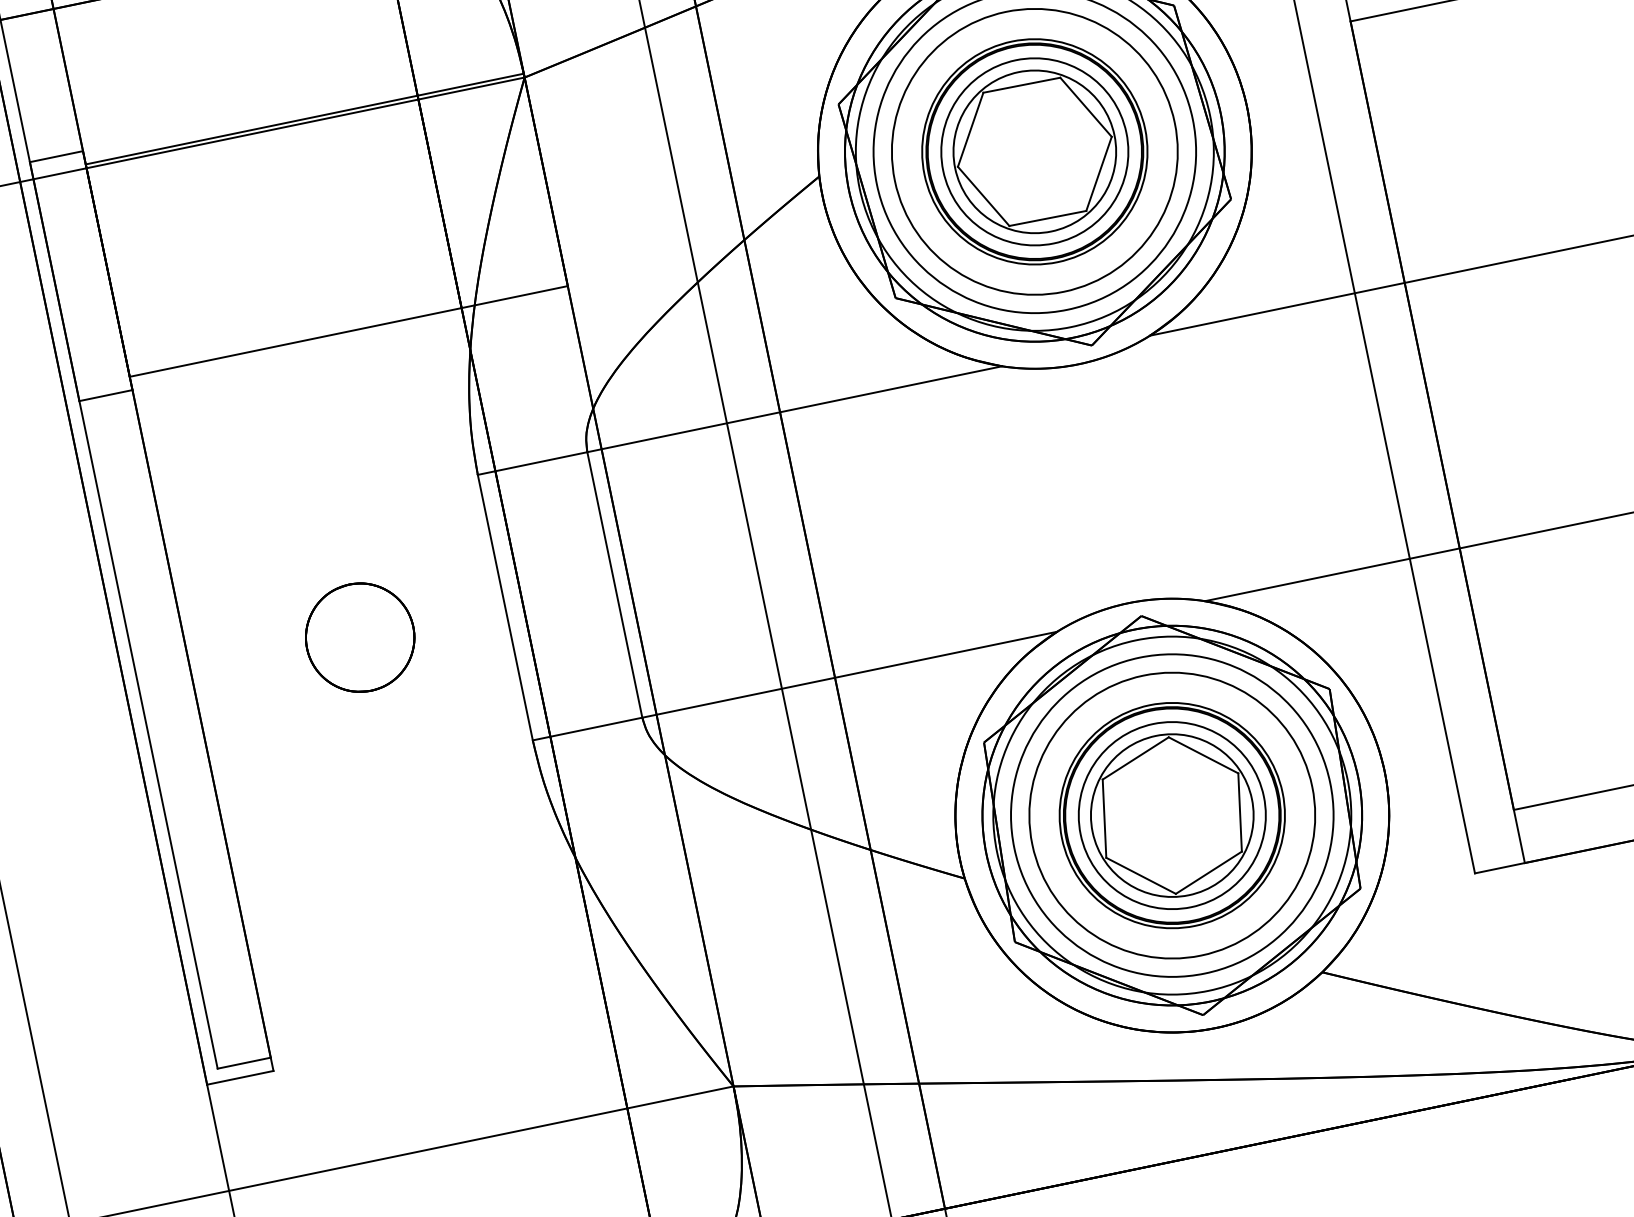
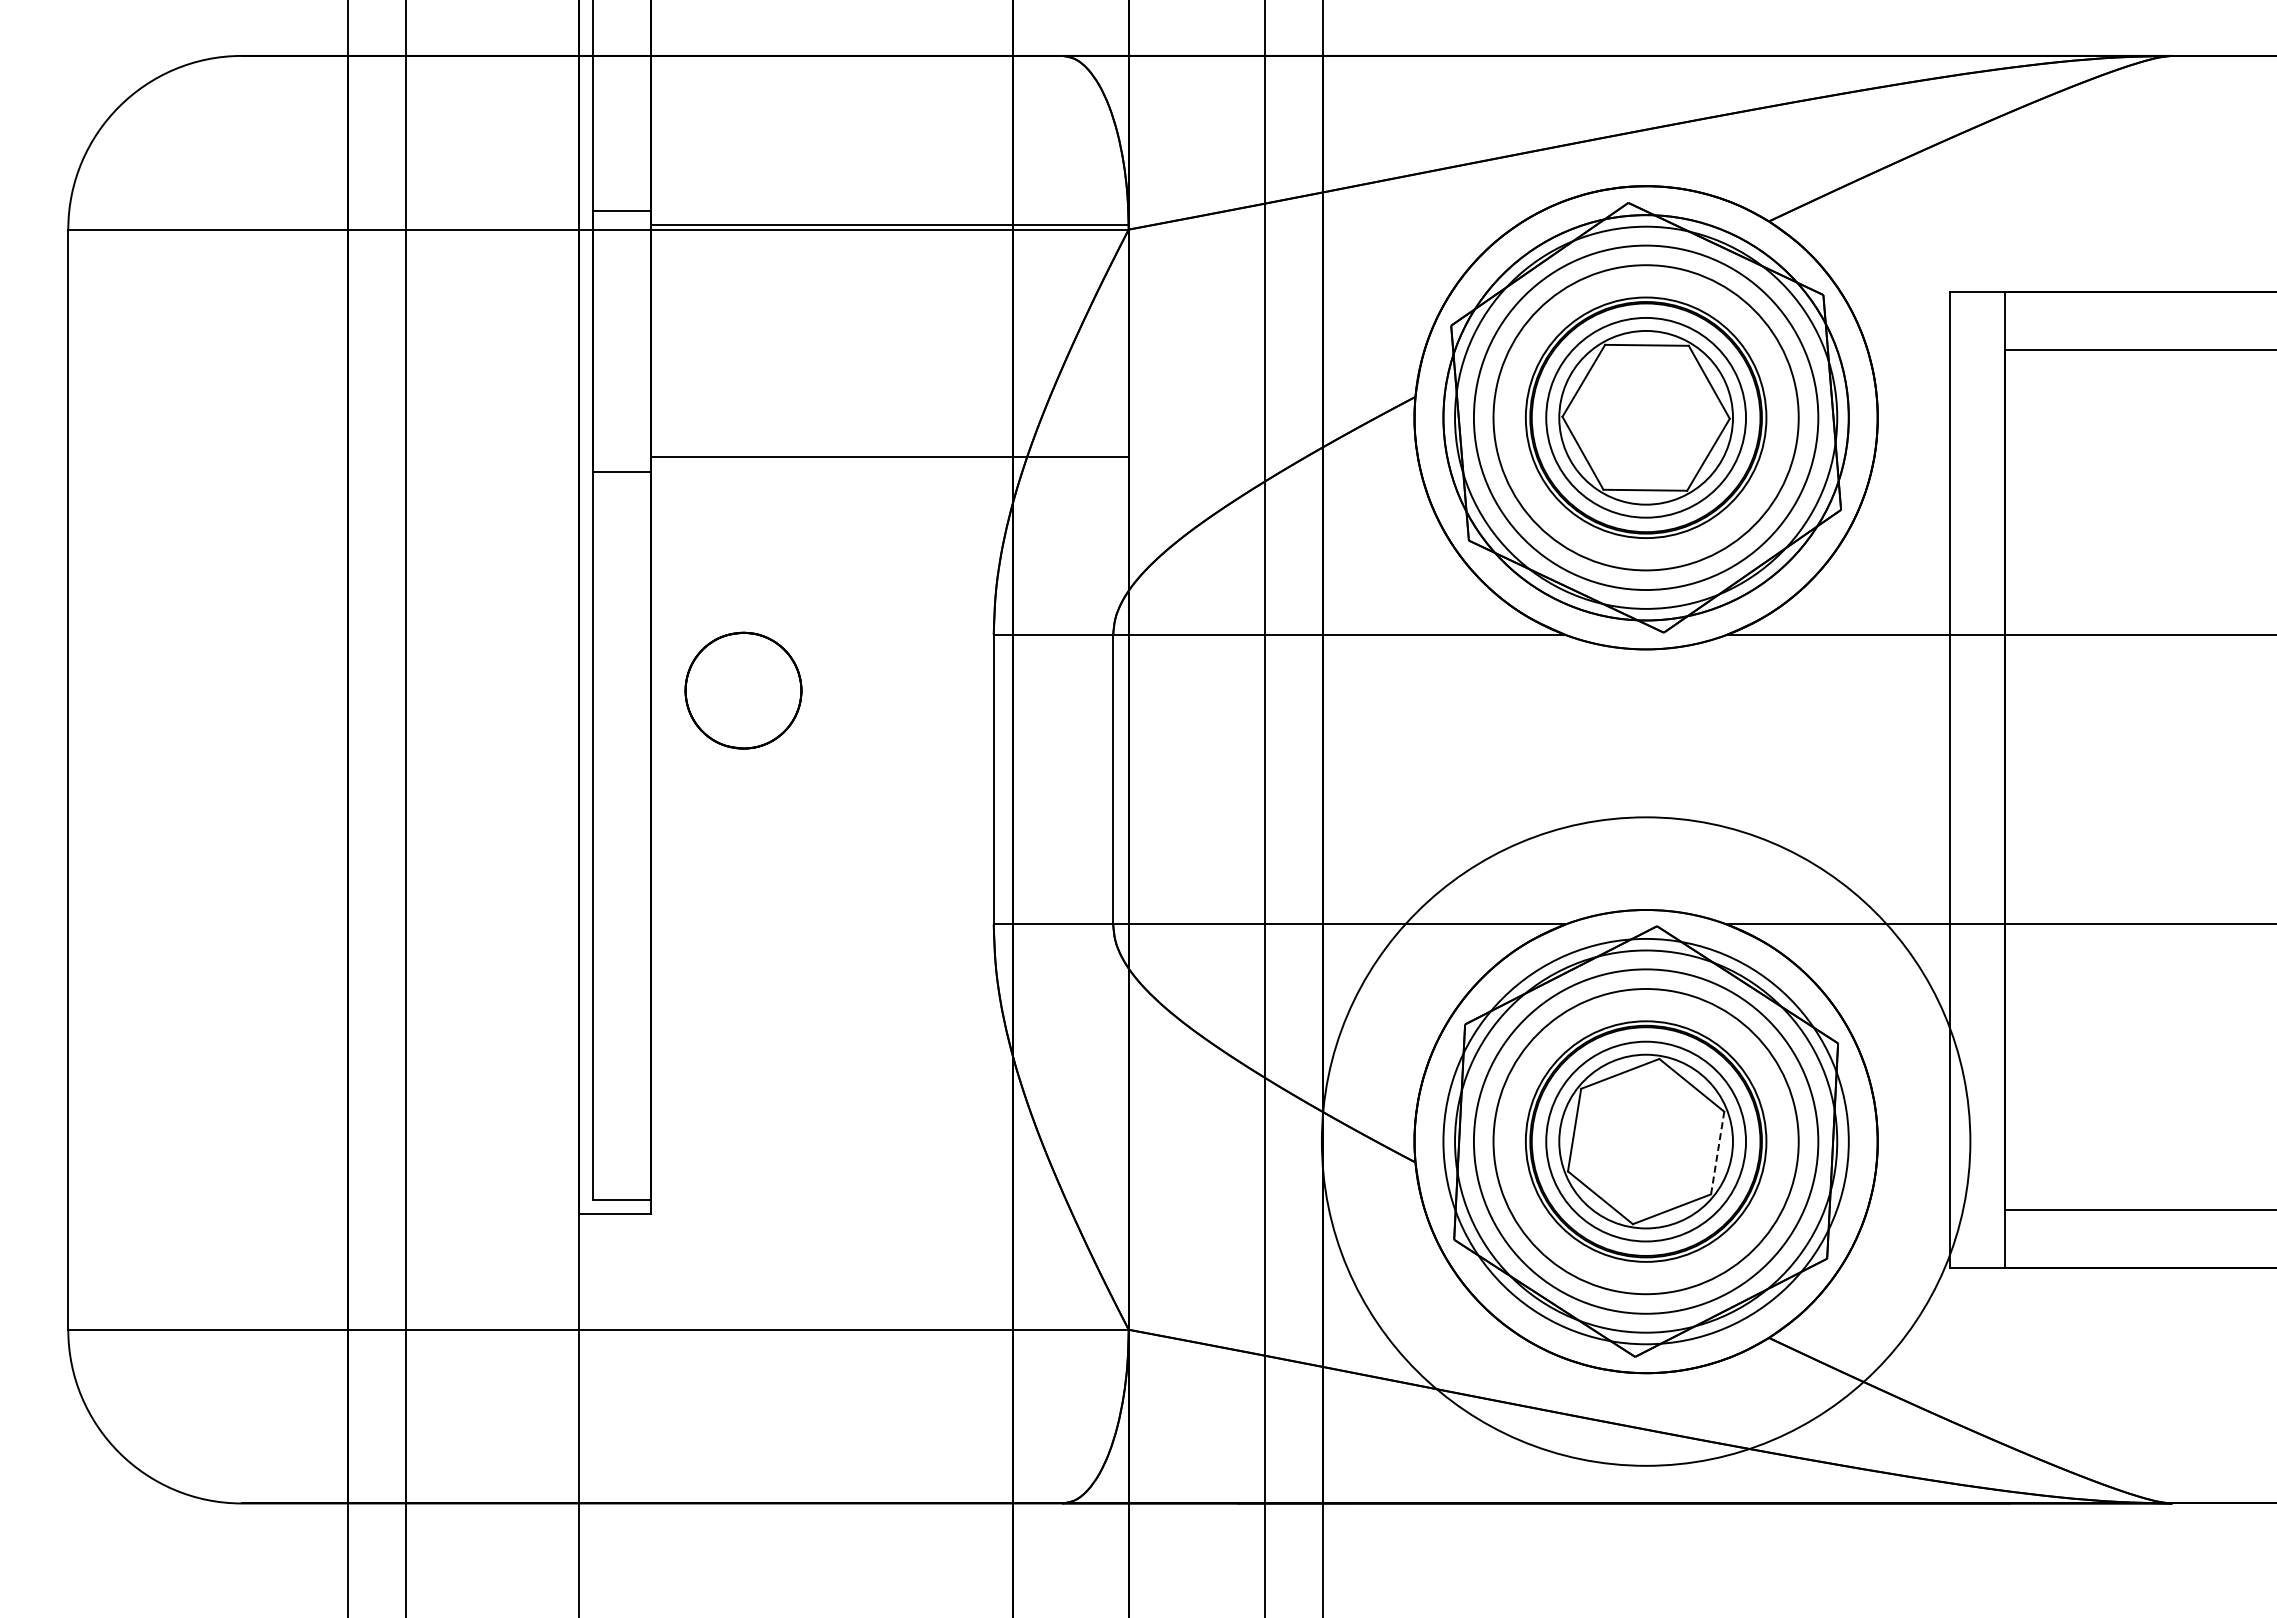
part: (360, 637) -> (743, 690), moved
line: (1240, 812) -> (1717, 1153), solid -> dashed
circle: (1171, 815) -> (1645, 1141), size x1.6

